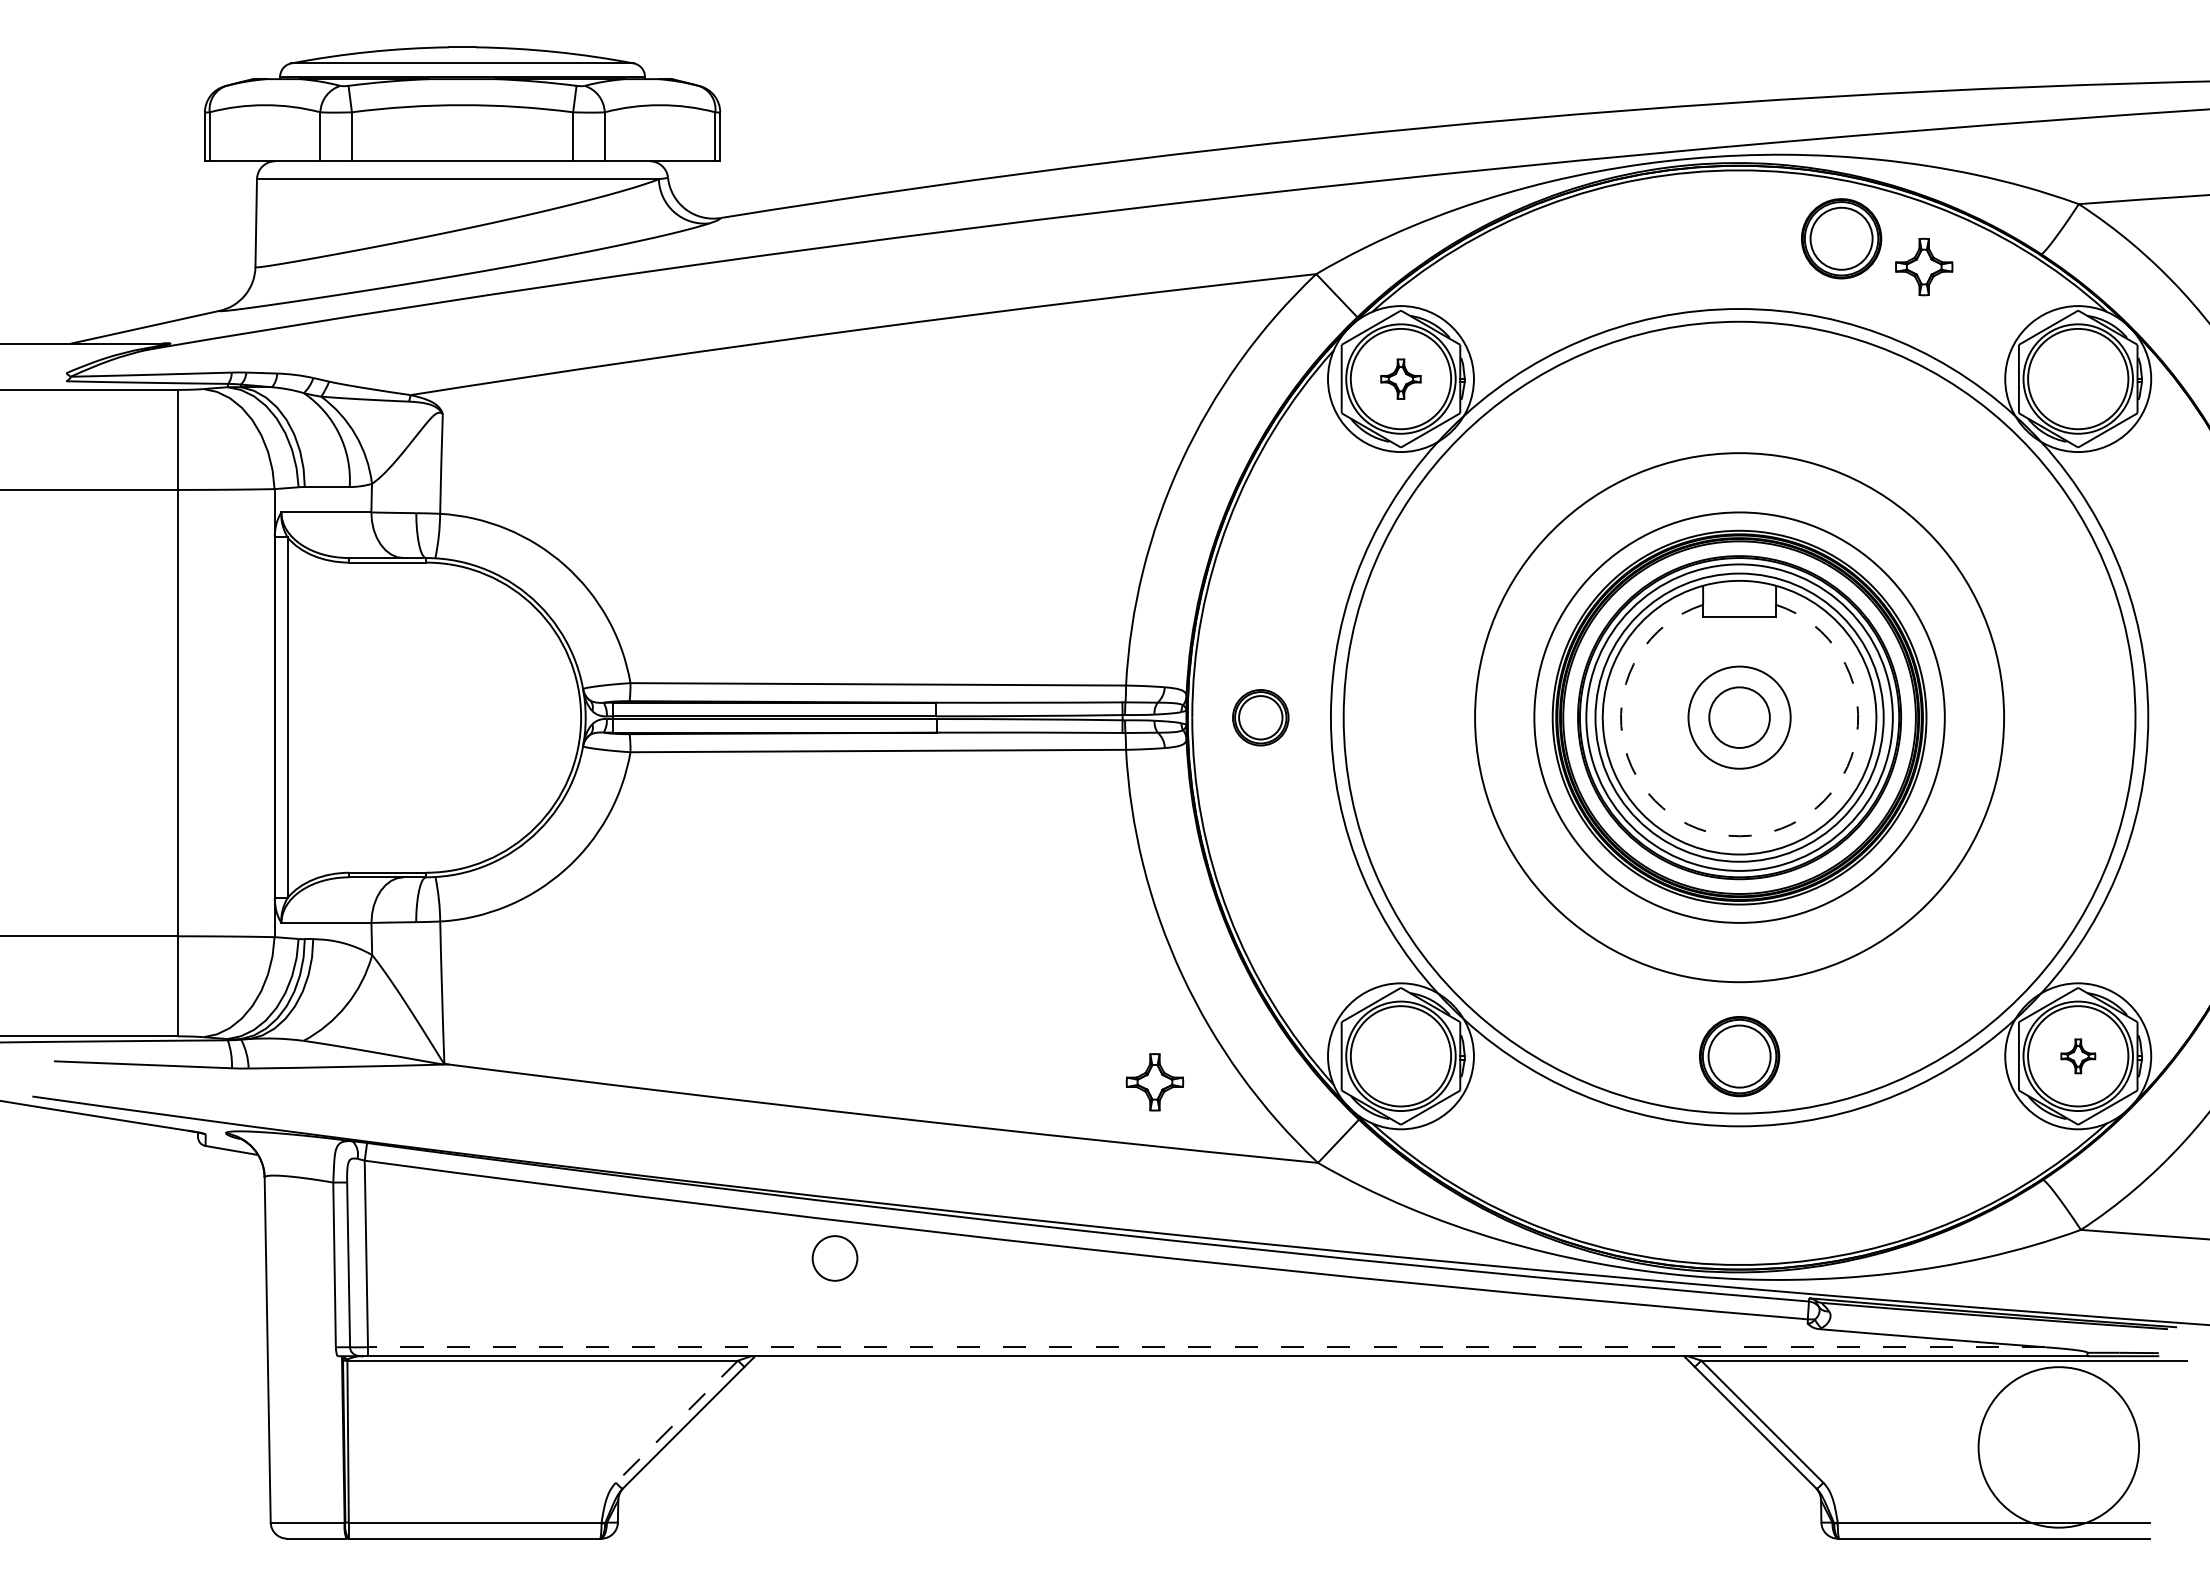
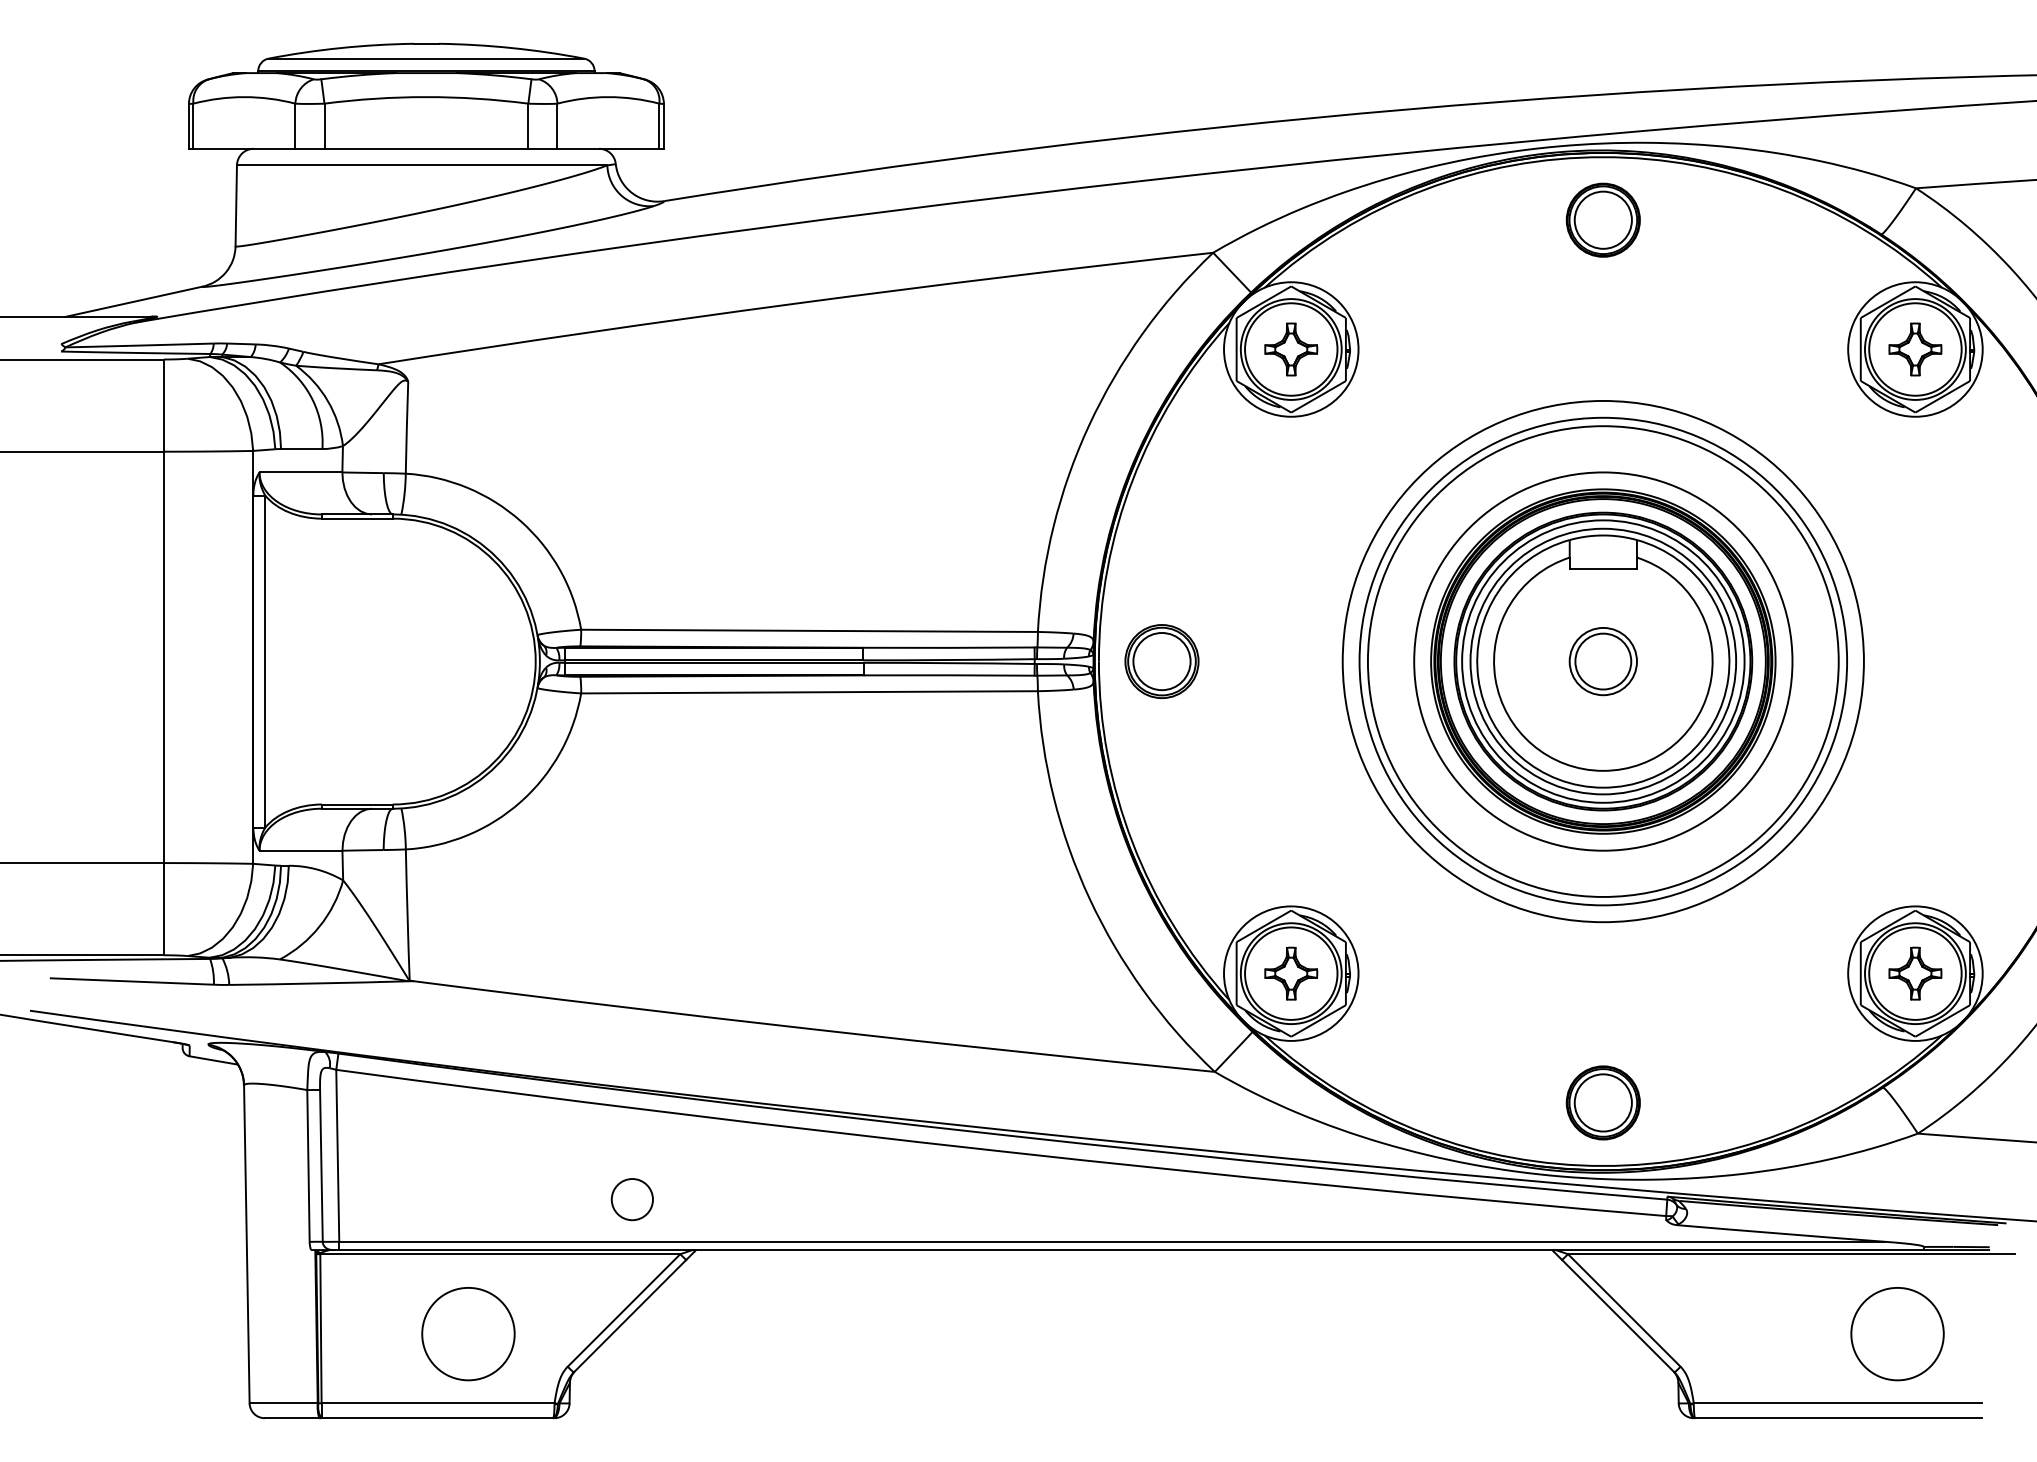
part: (1841, 238) -> (1603, 219), moved
part: (1924, 267) -> (1915, 349), moved
part: (1400, 379) -> (1290, 349), size x1.43
part: (1260, 717) -> (1161, 661), size x1.43
circle: (1739, 717) -> (1603, 661), size x0.62
circle: (1739, 717) -> (1603, 661), size x0.71
circle: (1739, 717) -> (1603, 661), size x0.71
arc: (1739, 836) -> (1603, 771), dashed -> solid
part: (1739, 1056) -> (1603, 1102), moved
part: (2078, 1056) -> (1915, 973), size x1.67
part: (1154, 1082) -> (1290, 973), moved
circle: (834, 1258) -> (631, 1199), moved
line: (1206, 1347) -> (1112, 1242), dashed -> solid
line: (676, 1422) -> (623, 1311), dashed -> solid
circle: (508, 1447) -> (468, 1334), added
circle: (2058, 1447) -> (1897, 1334), size x0.62

